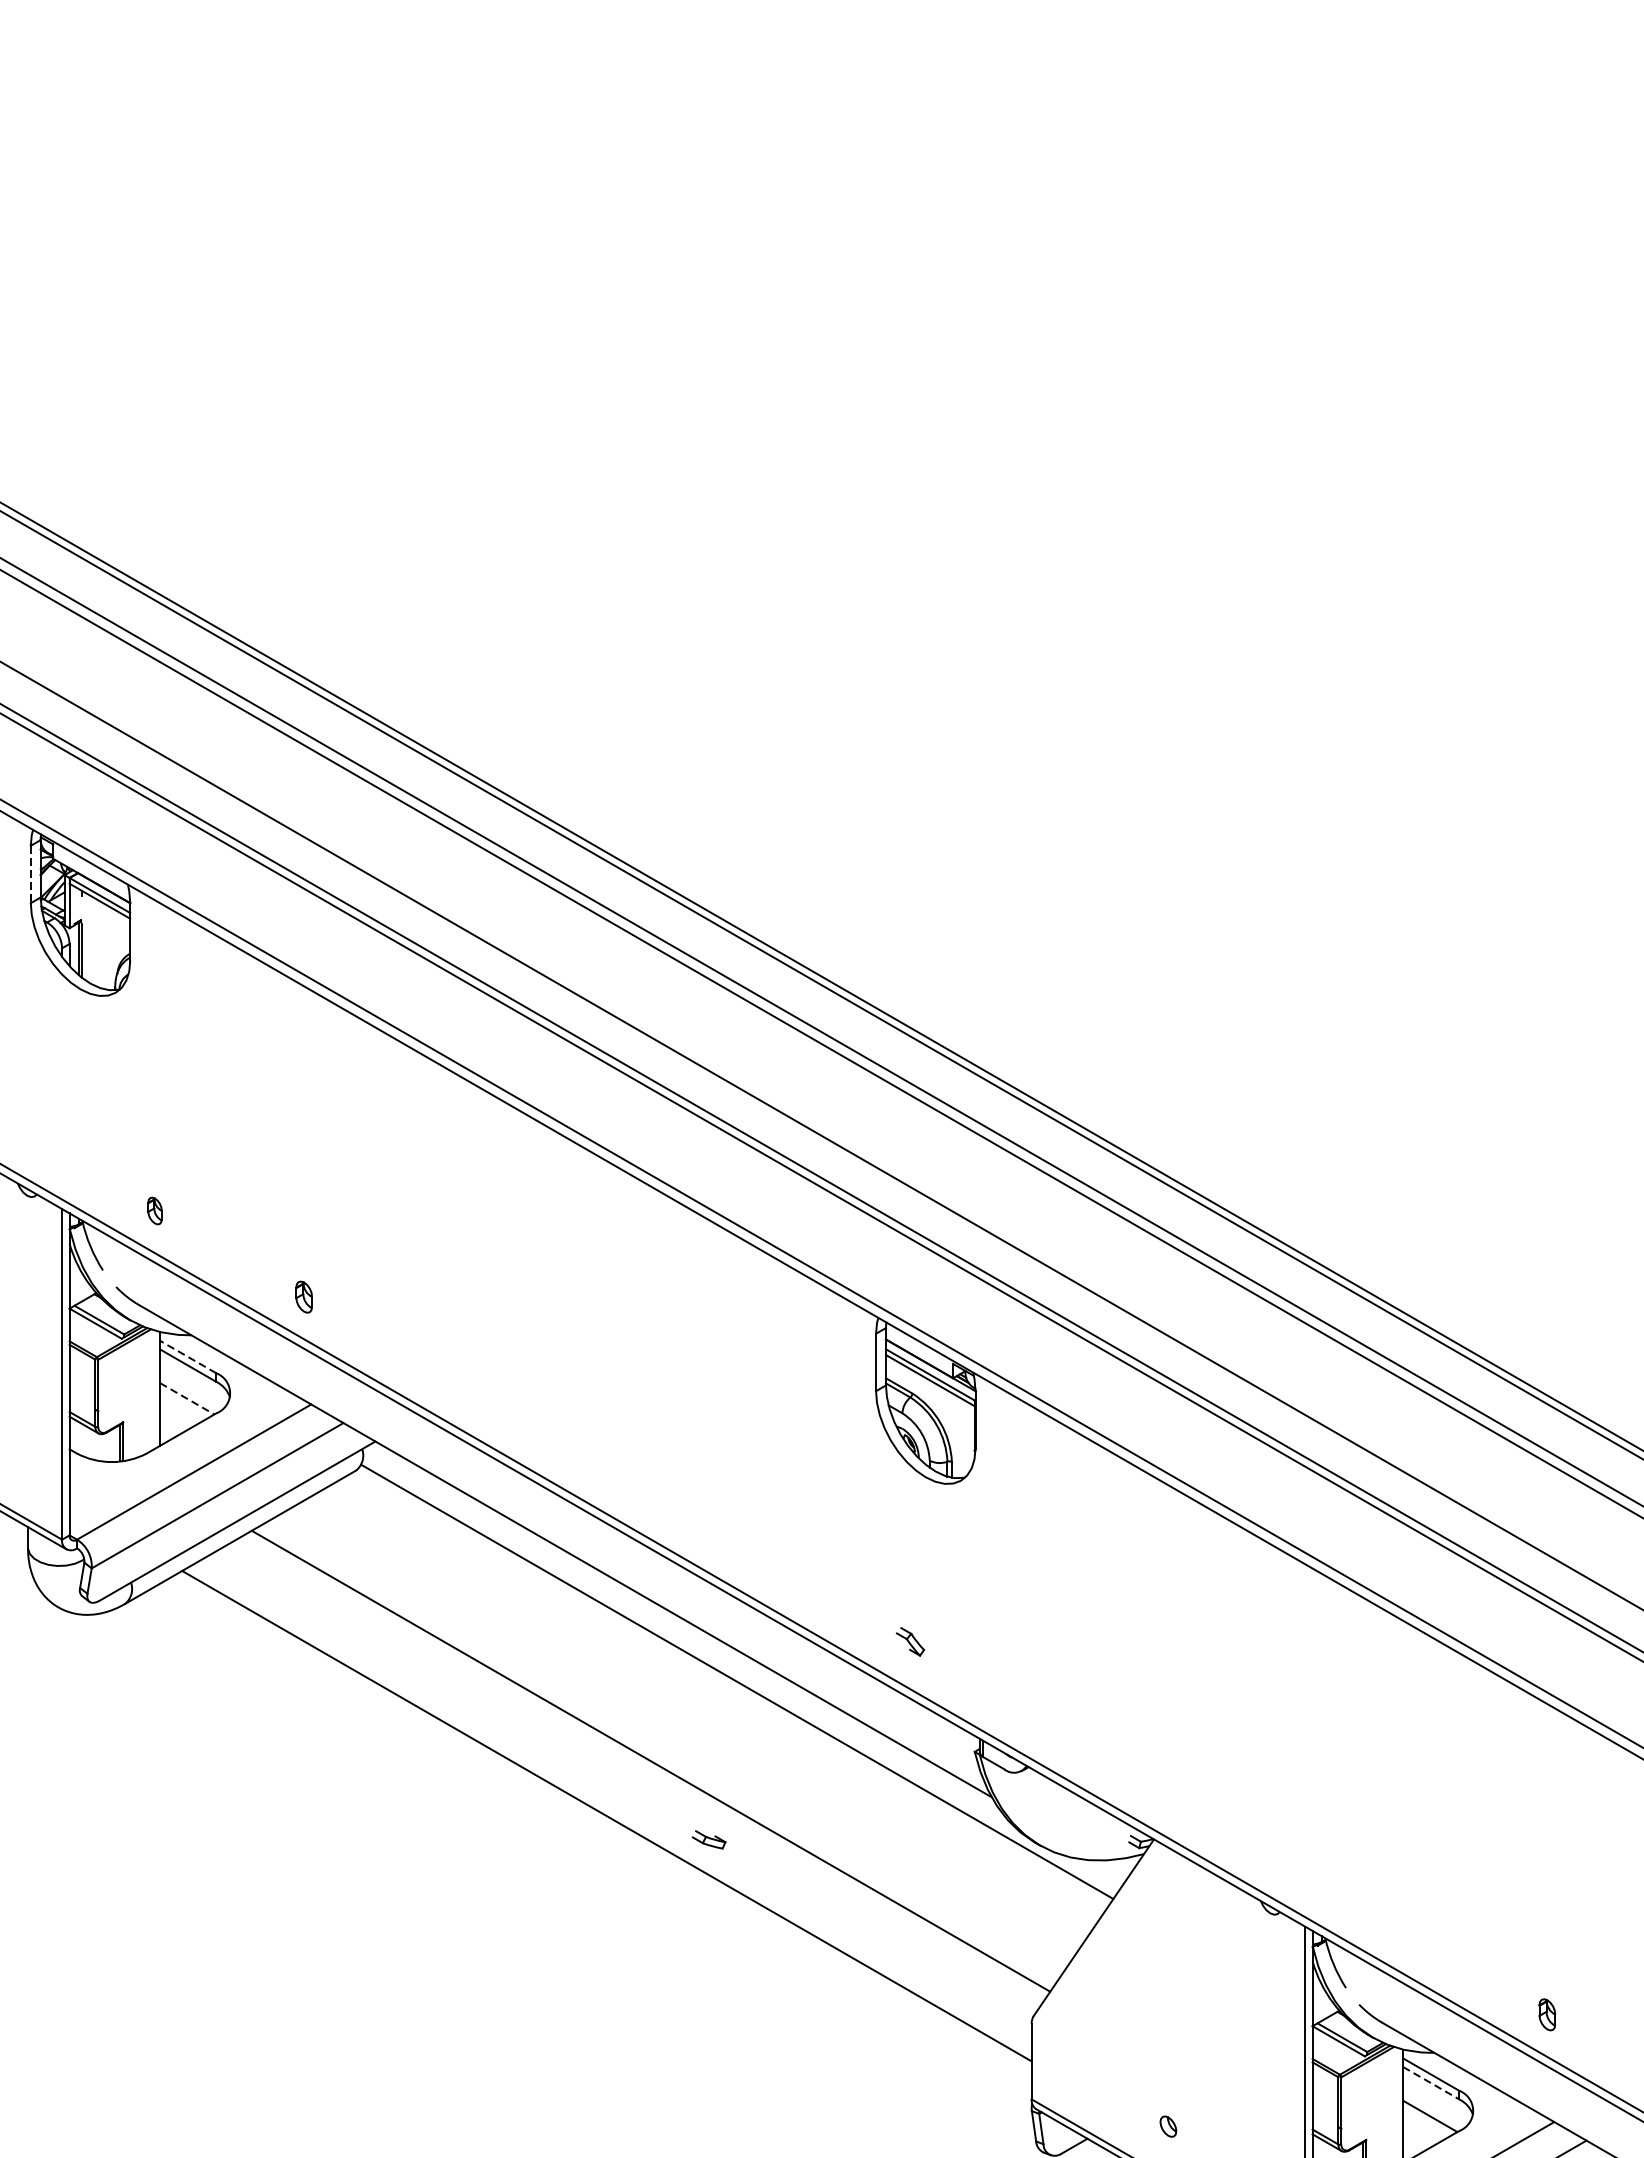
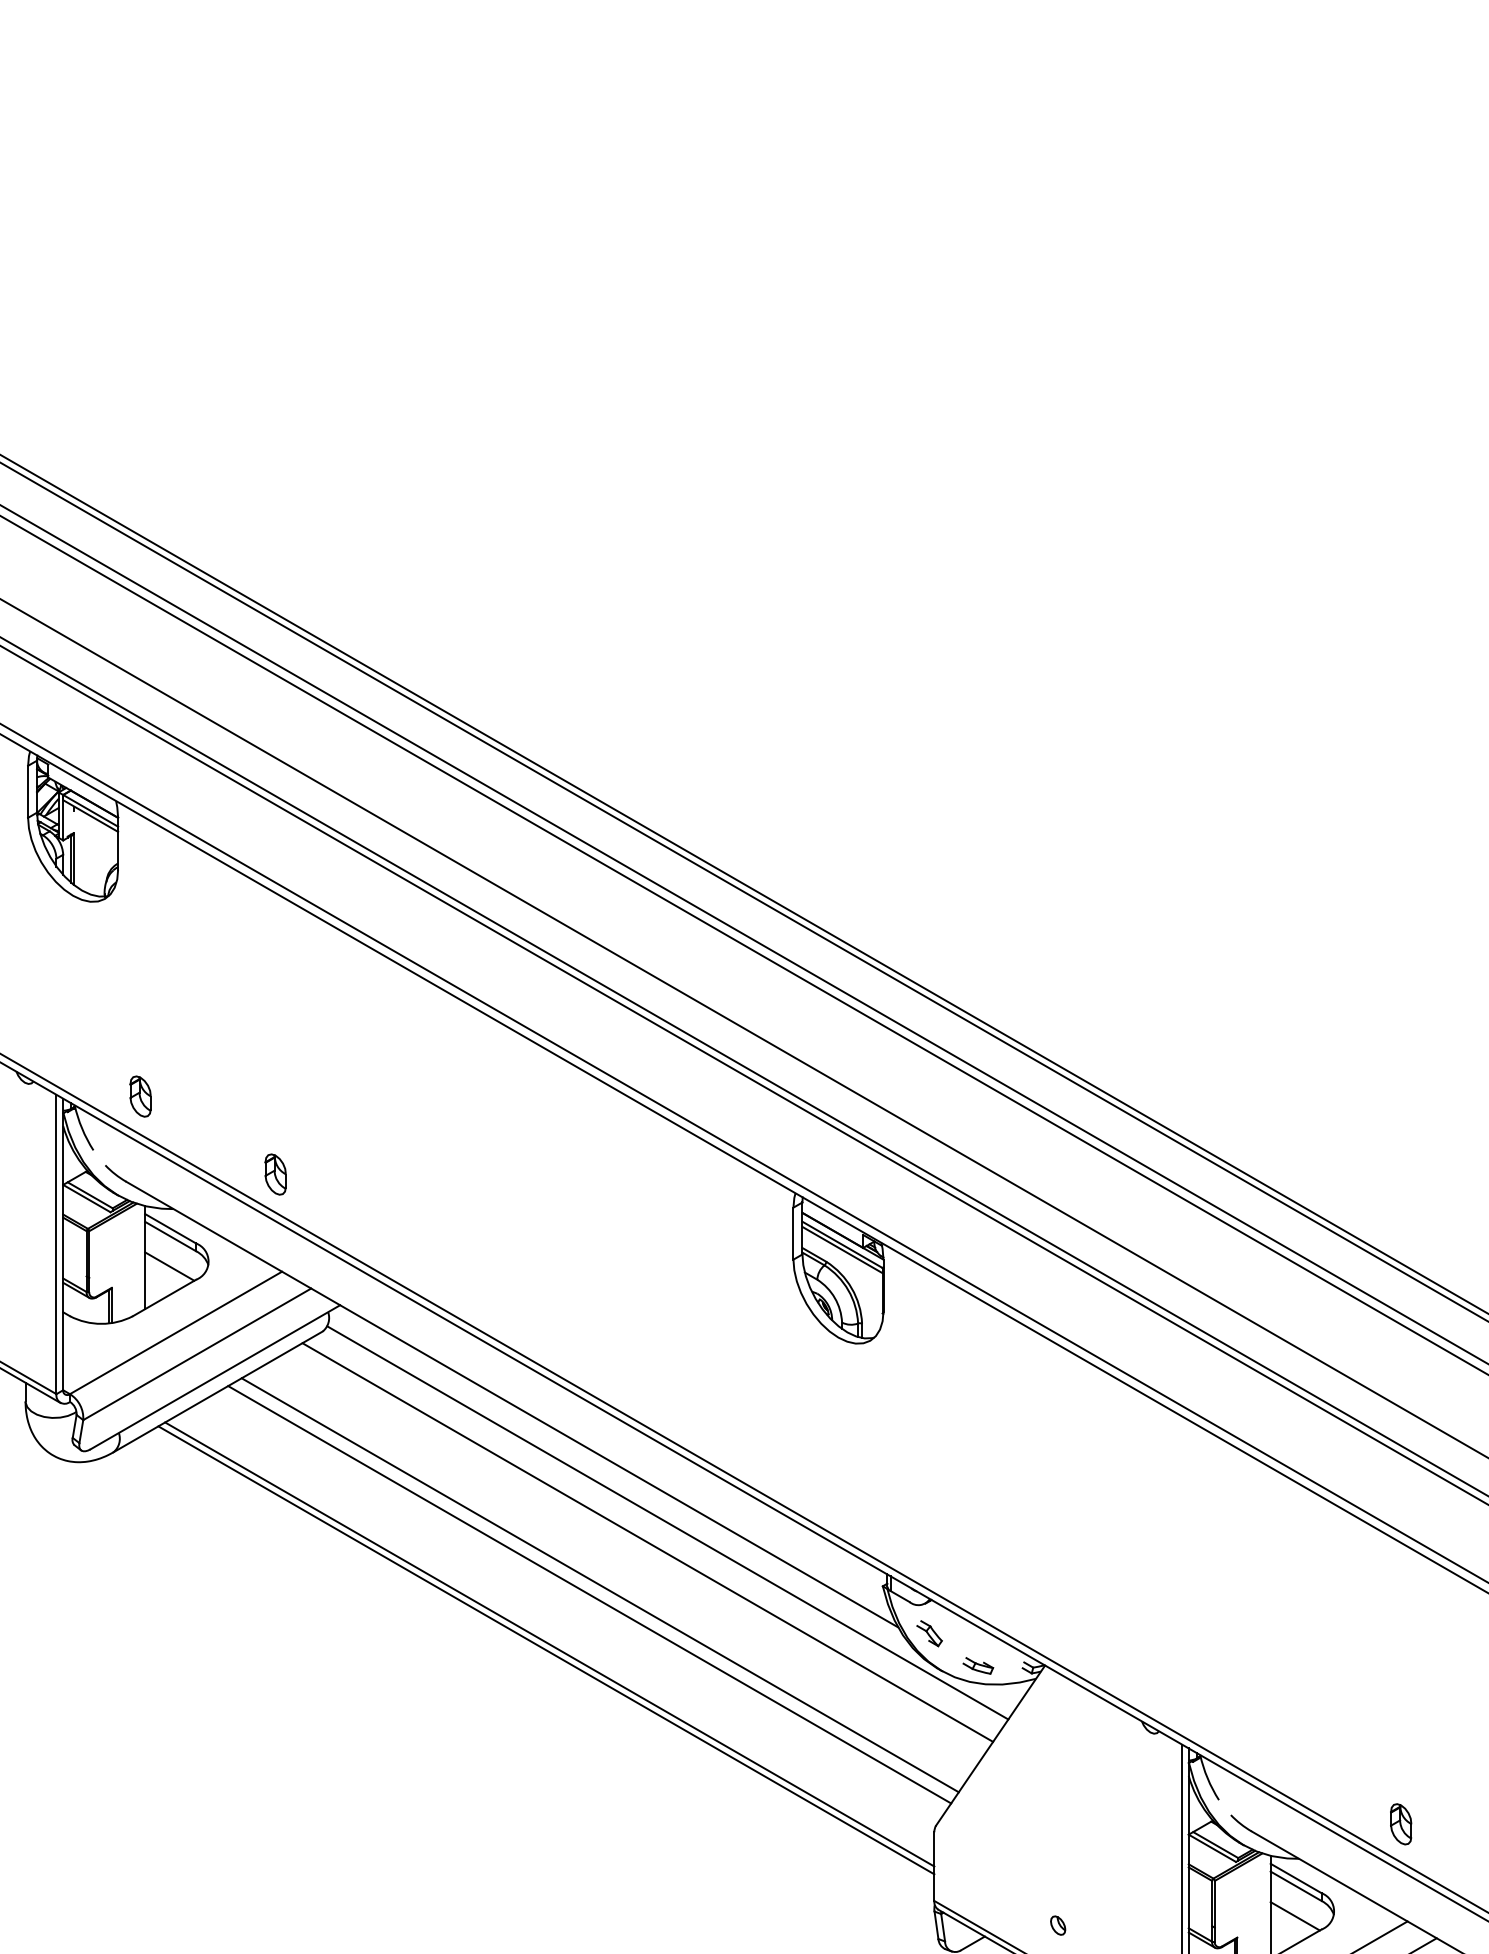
line: (31, 874) -> (28, 791), dashed -> solid
part: (154, 1210) -> (140, 1096), size x1.67
part: (304, 1297) -> (275, 1174), size x1.43
line: (188, 1356) -> (170, 1228), dashed -> solid
line: (188, 1398) -> (170, 1266), dashed -> solid
part: (910, 1641) -> (929, 1633), moved
line: (714, 1703) -> (647, 1542), added
line: (661, 1751) -> (599, 1585), added
line: (603, 1822) -> (546, 1650), added
part: (709, 1839) -> (978, 1665), moved
part: (1547, 2014) -> (1401, 1824), size x1.43
line: (1431, 2083) -> (1296, 1886), dashed -> solid

